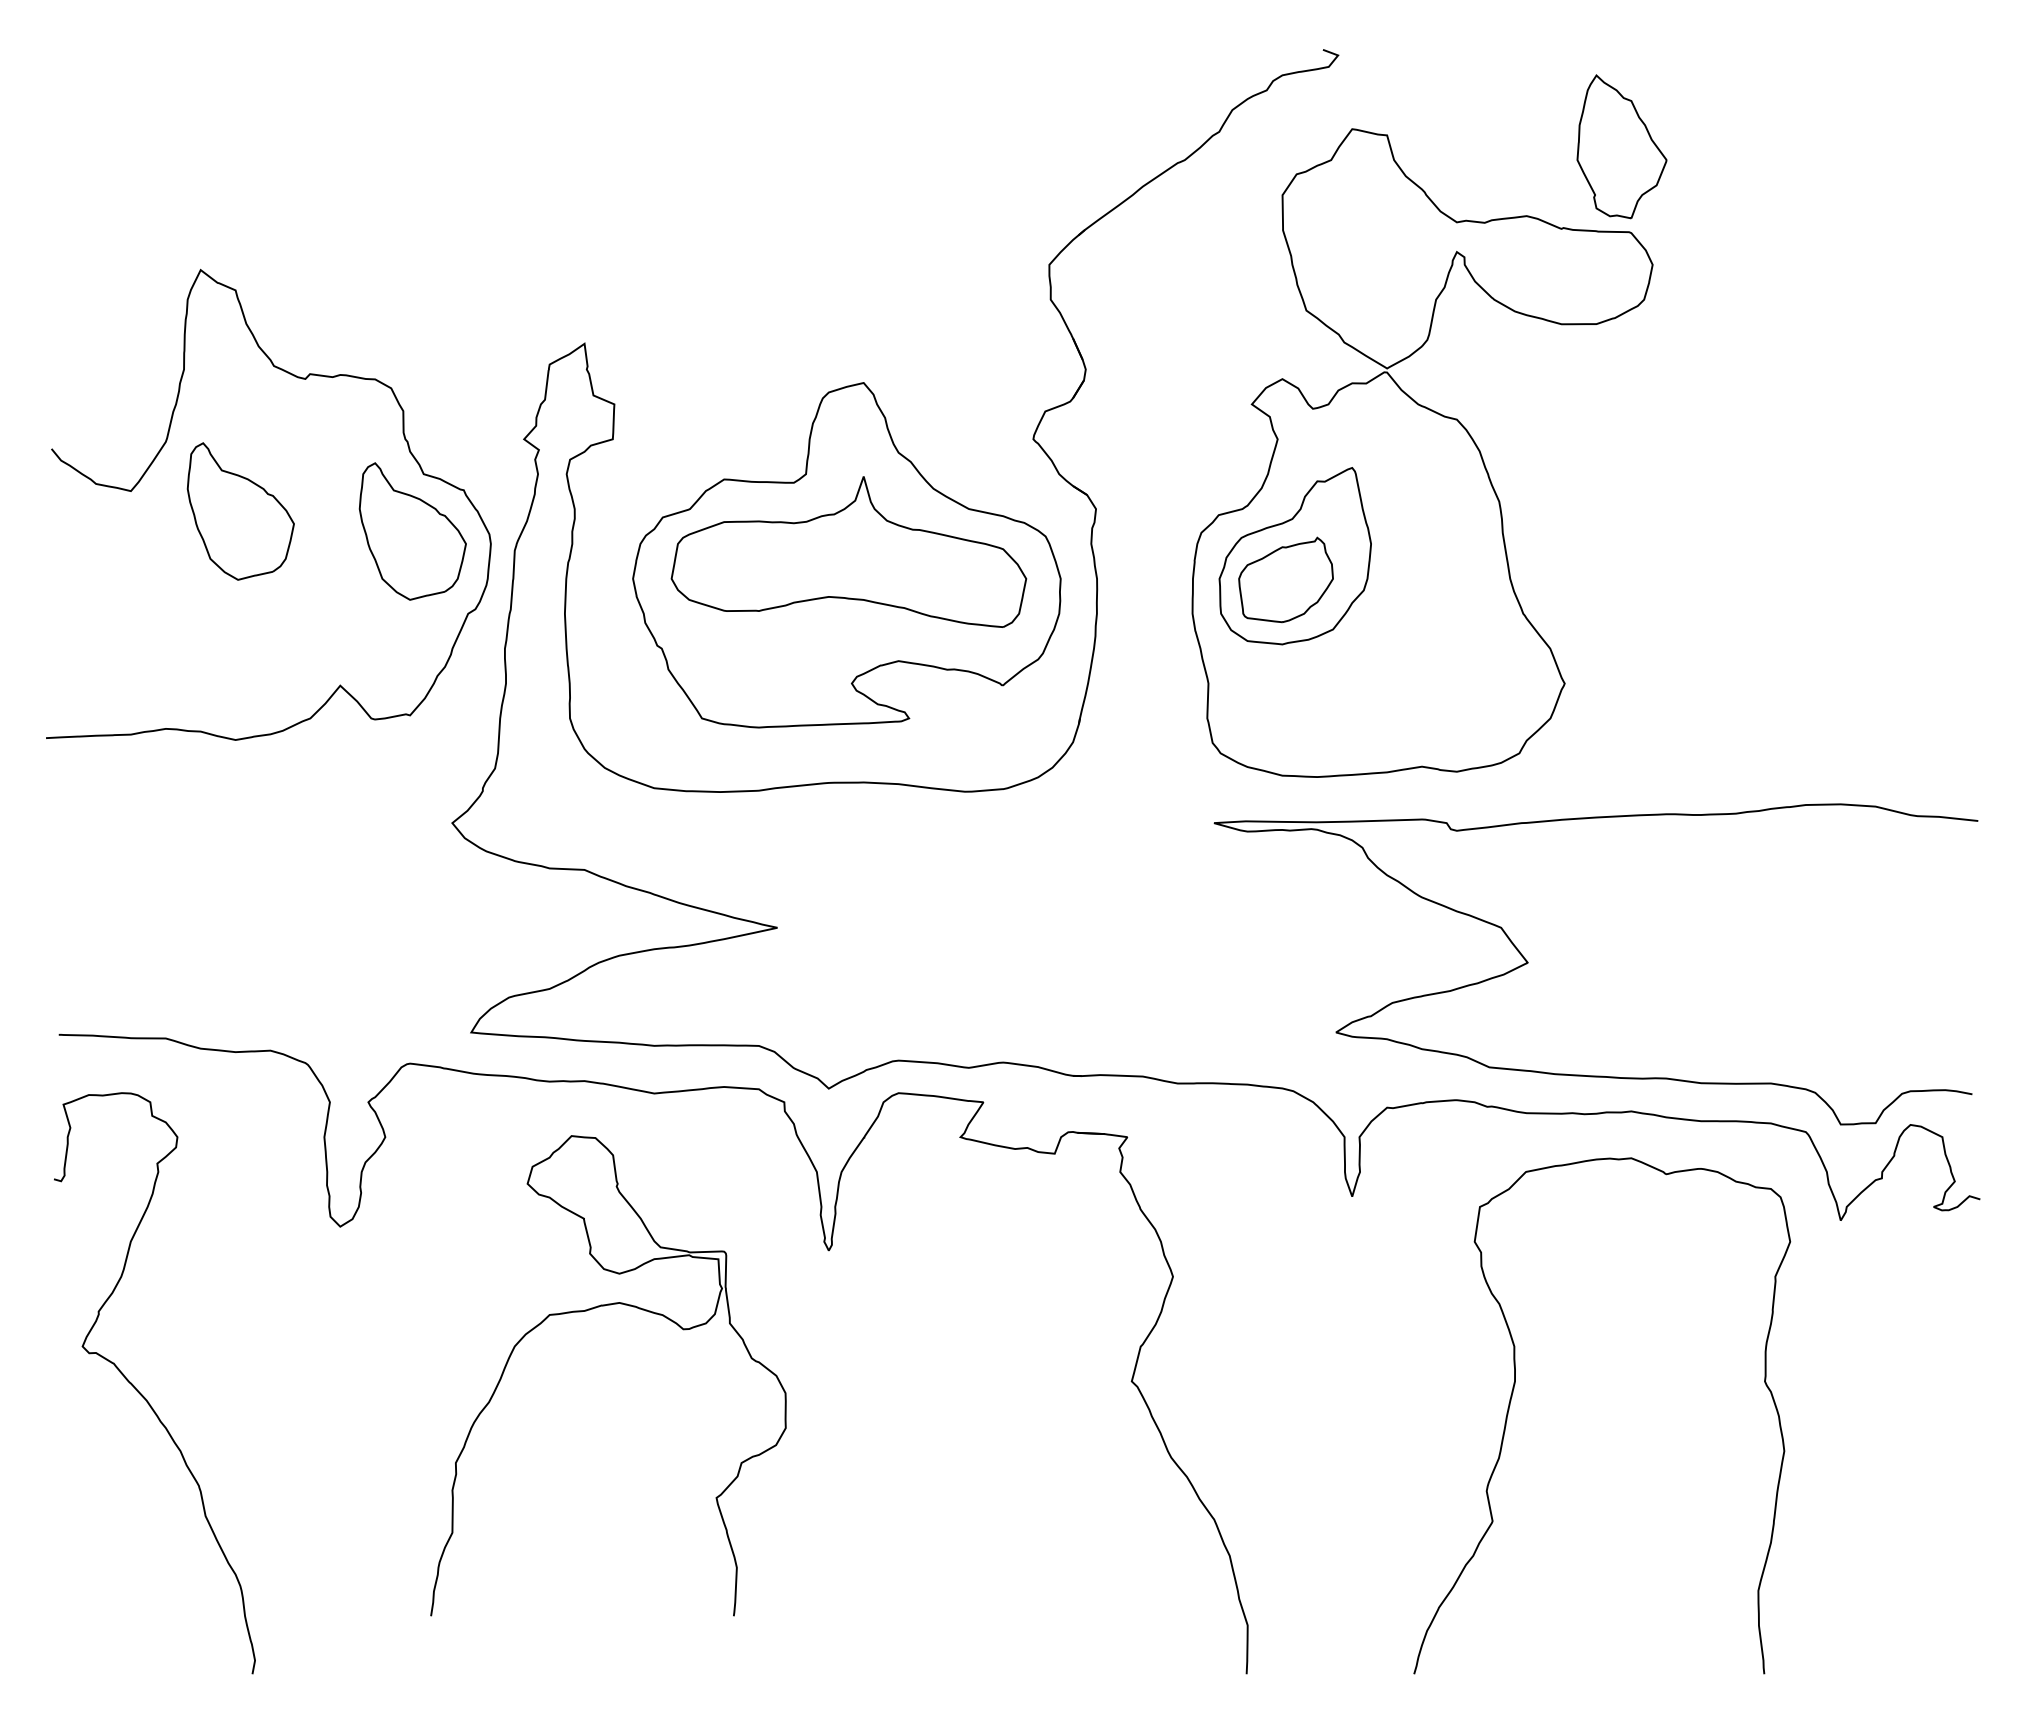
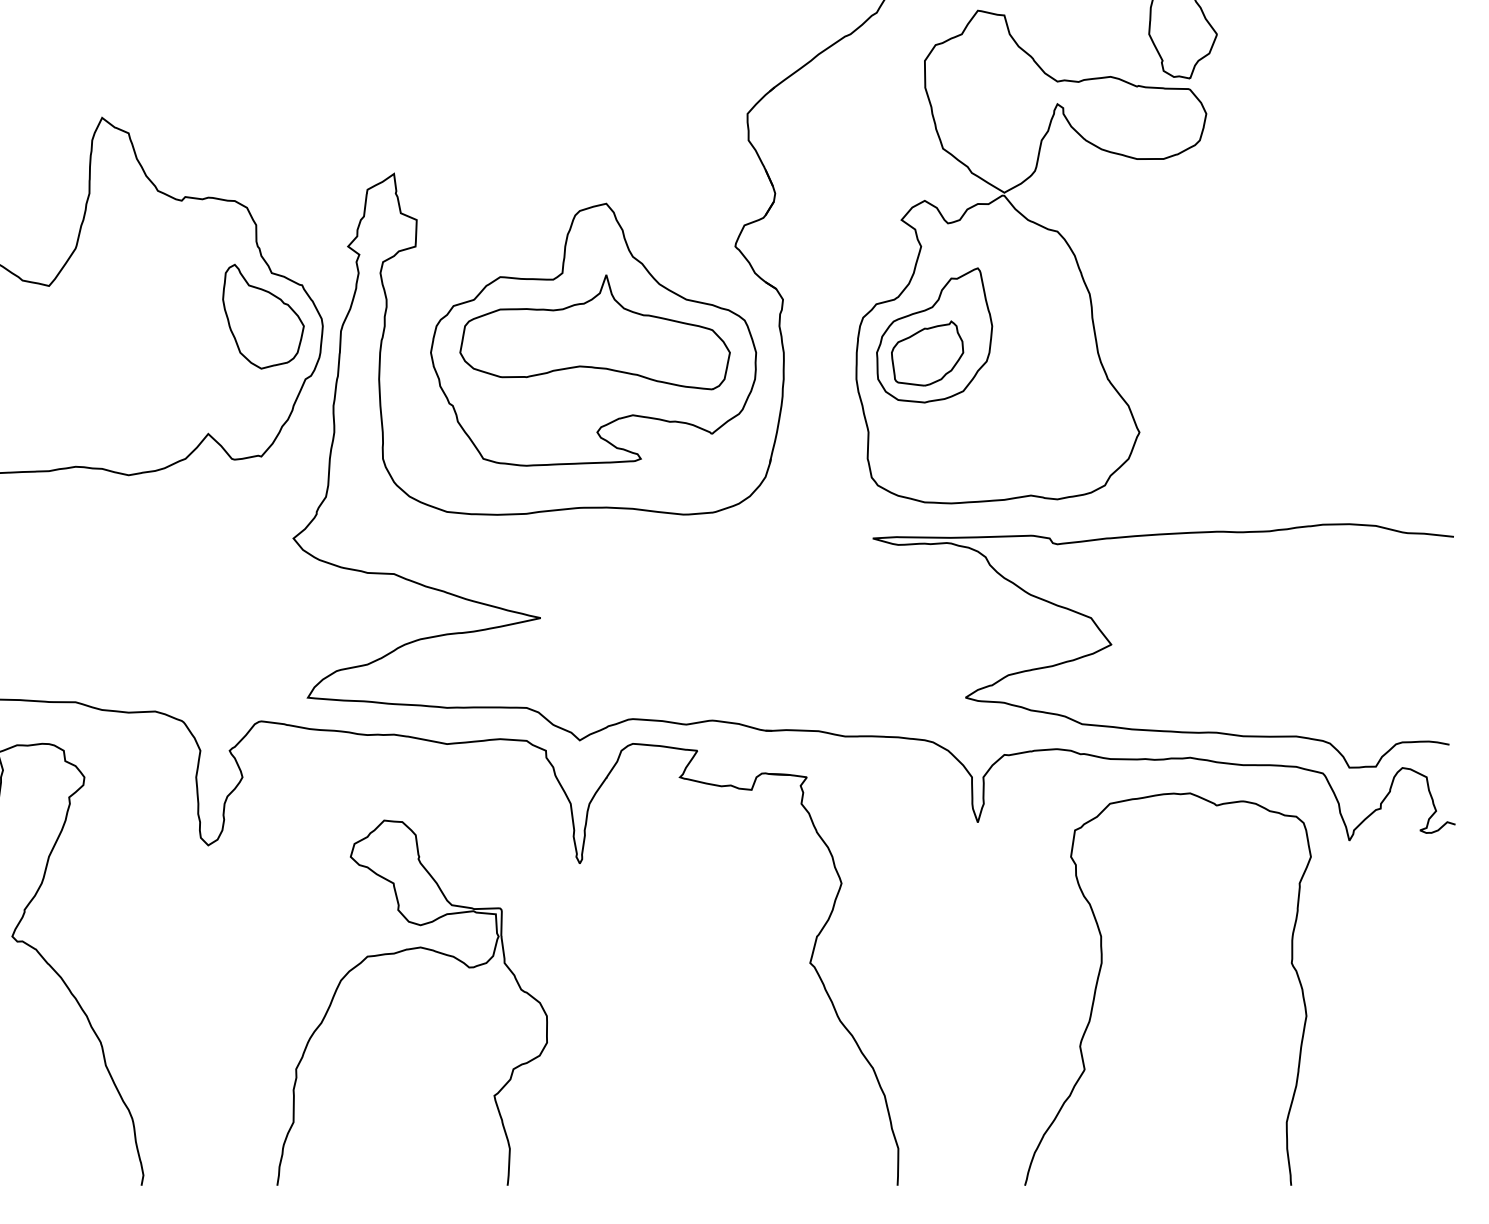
part: (240, 511) -> (132, 301), removed
curve: (586, 1311) -> (395, 953), moved

